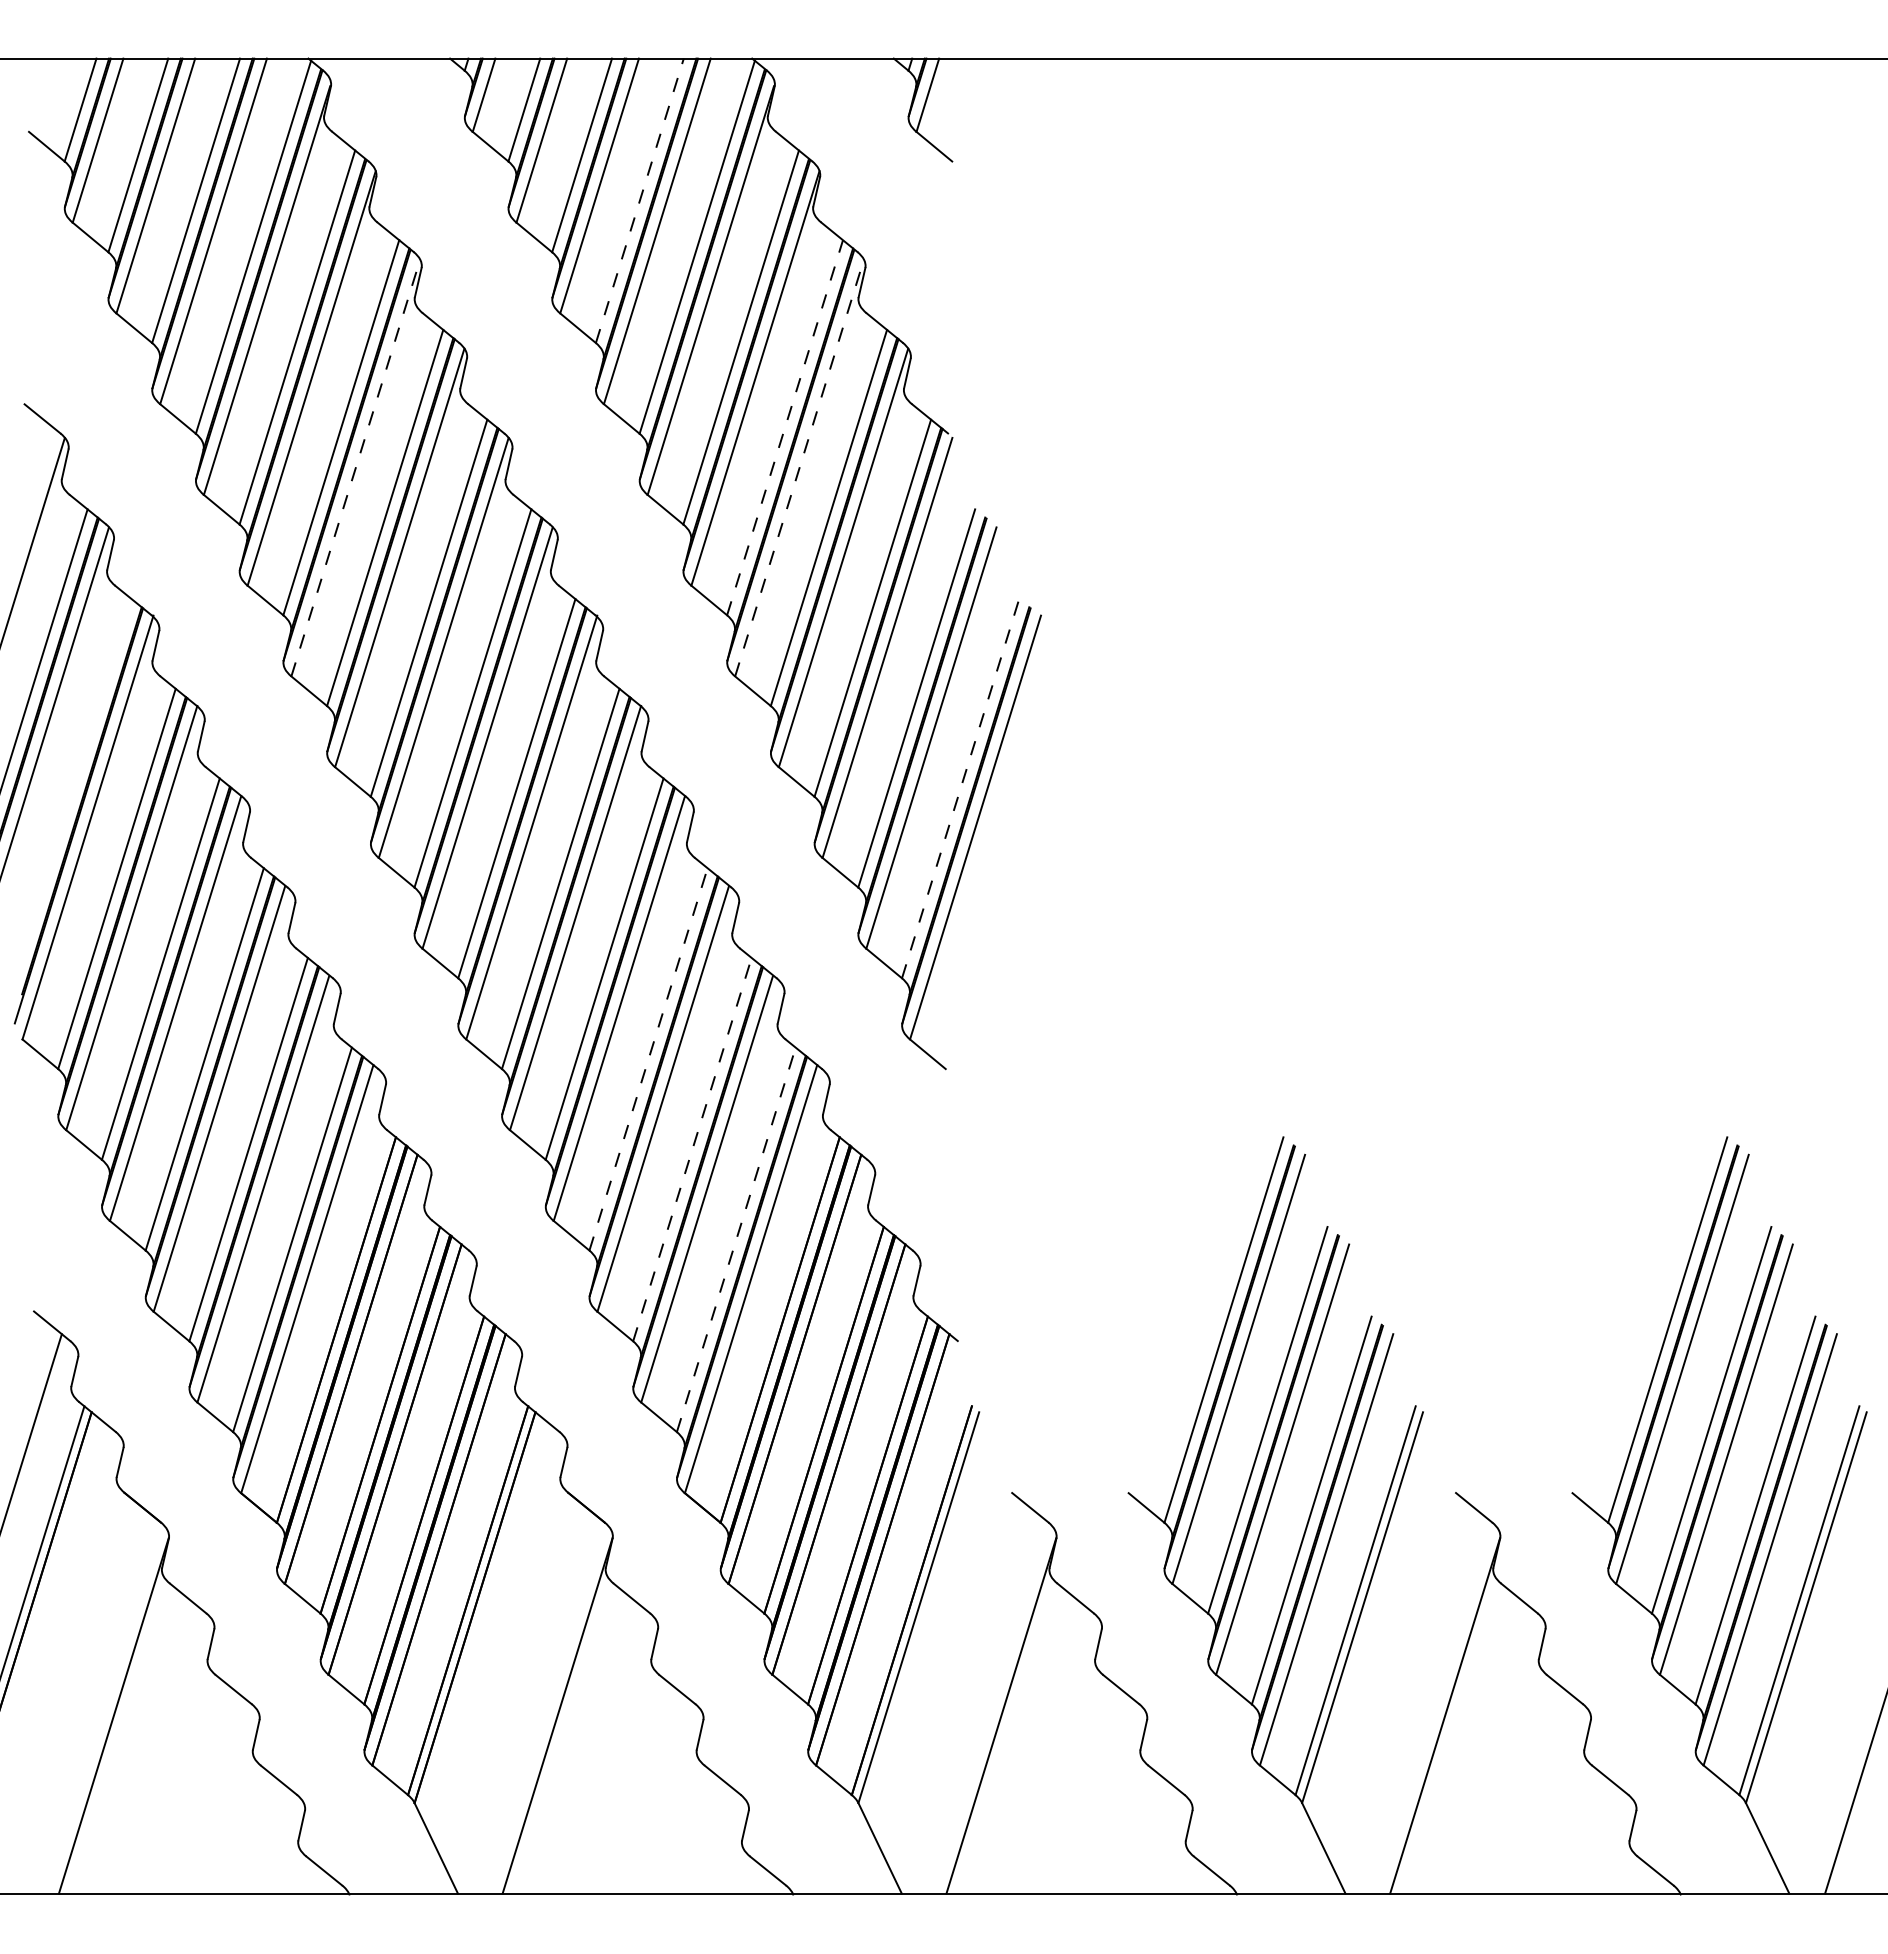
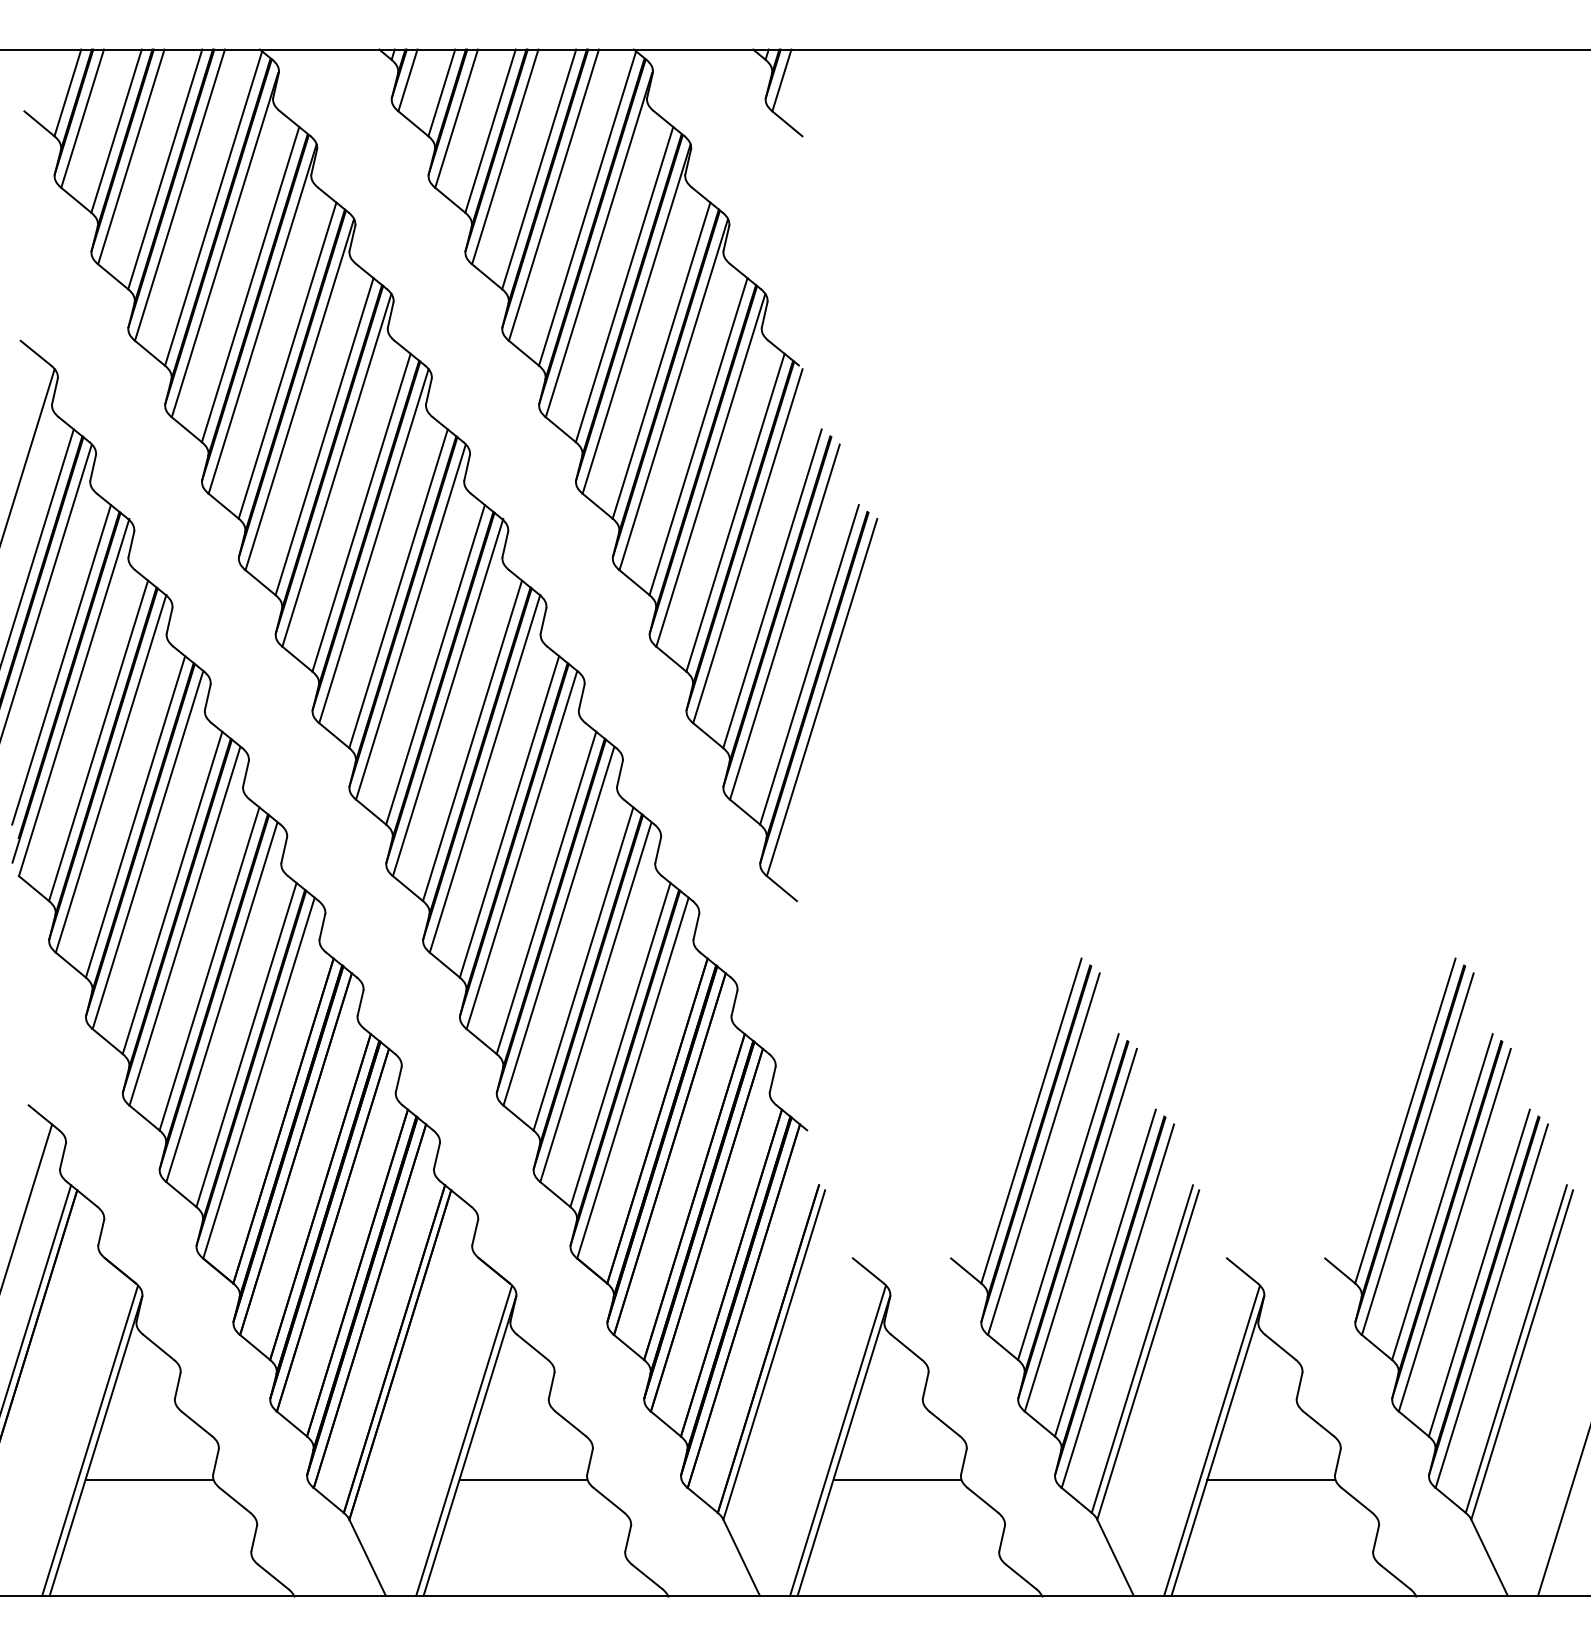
line: (639, 200) -> (538, 169), dashed -> solid
line: (785, 427) -> (661, 360), dashed -> solid
line: (355, 468) -> (299, 394), dashed -> solid
line: (799, 468) -> (673, 394), dashed -> solid
line: (72, 788) -> (61, 664), added
line: (960, 788) -> (809, 664), dashed -> solid
line: (648, 1058) -> (546, 892), dashed -> solid
line: (692, 1149) -> (583, 968), dashed -> solid
line: (736, 1239) -> (620, 1044), dashed -> solid
line: (106, 1709) -> (89, 1440), added
line: (550, 1709) -> (463, 1440), added
line: (994, 1709) -> (838, 1440), added
line: (1438, 1709) -> (1212, 1440), added
line: (176, 1755) -> (148, 1479), added
line: (620, 1755) -> (522, 1479), added
line: (1064, 1755) -> (897, 1479), added
line: (1508, 1755) -> (1271, 1479), added

